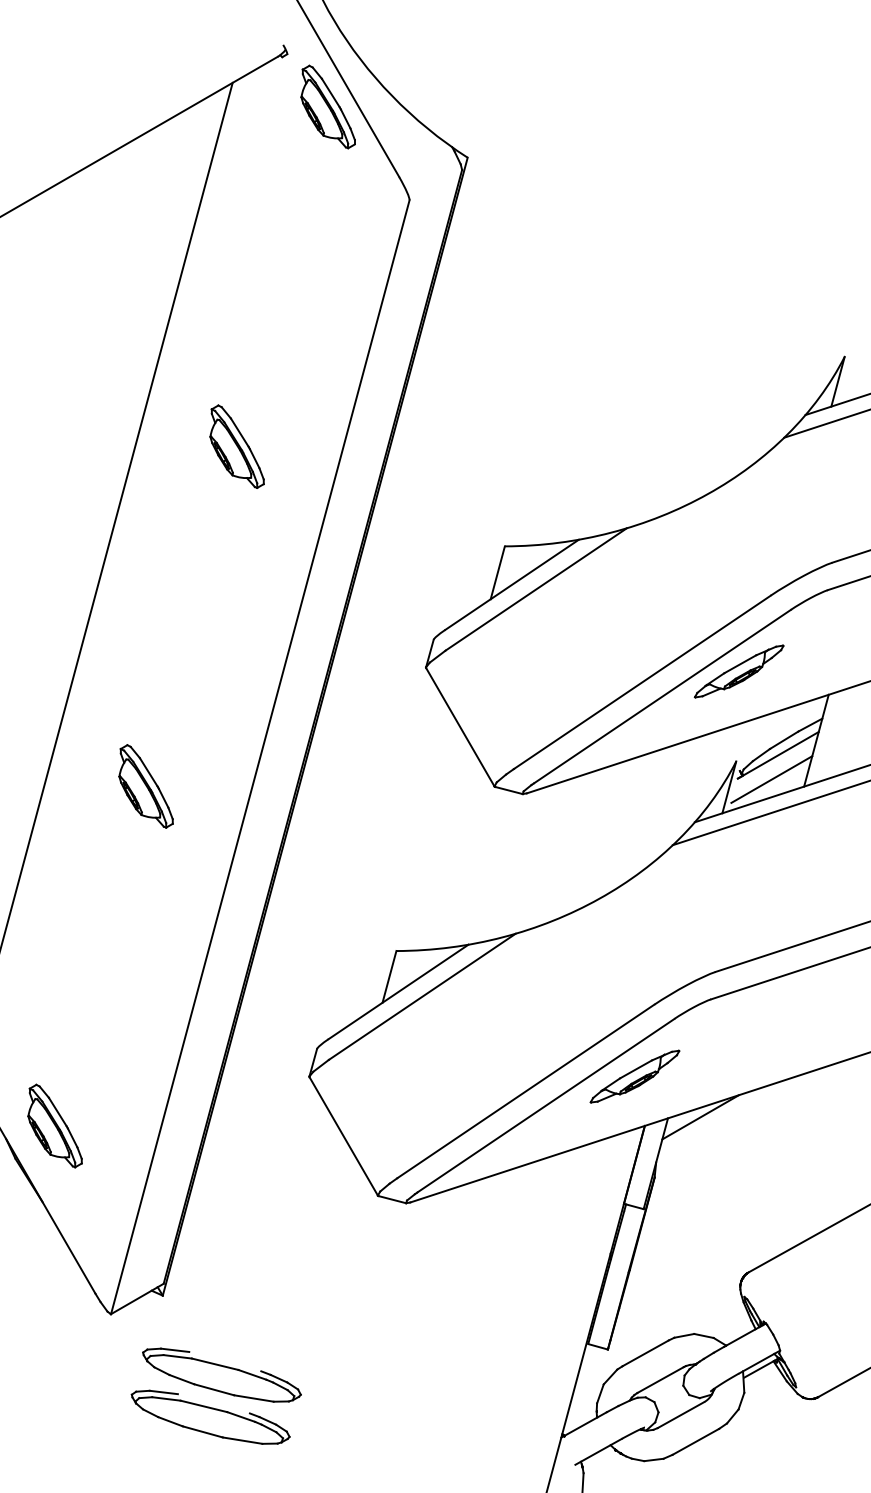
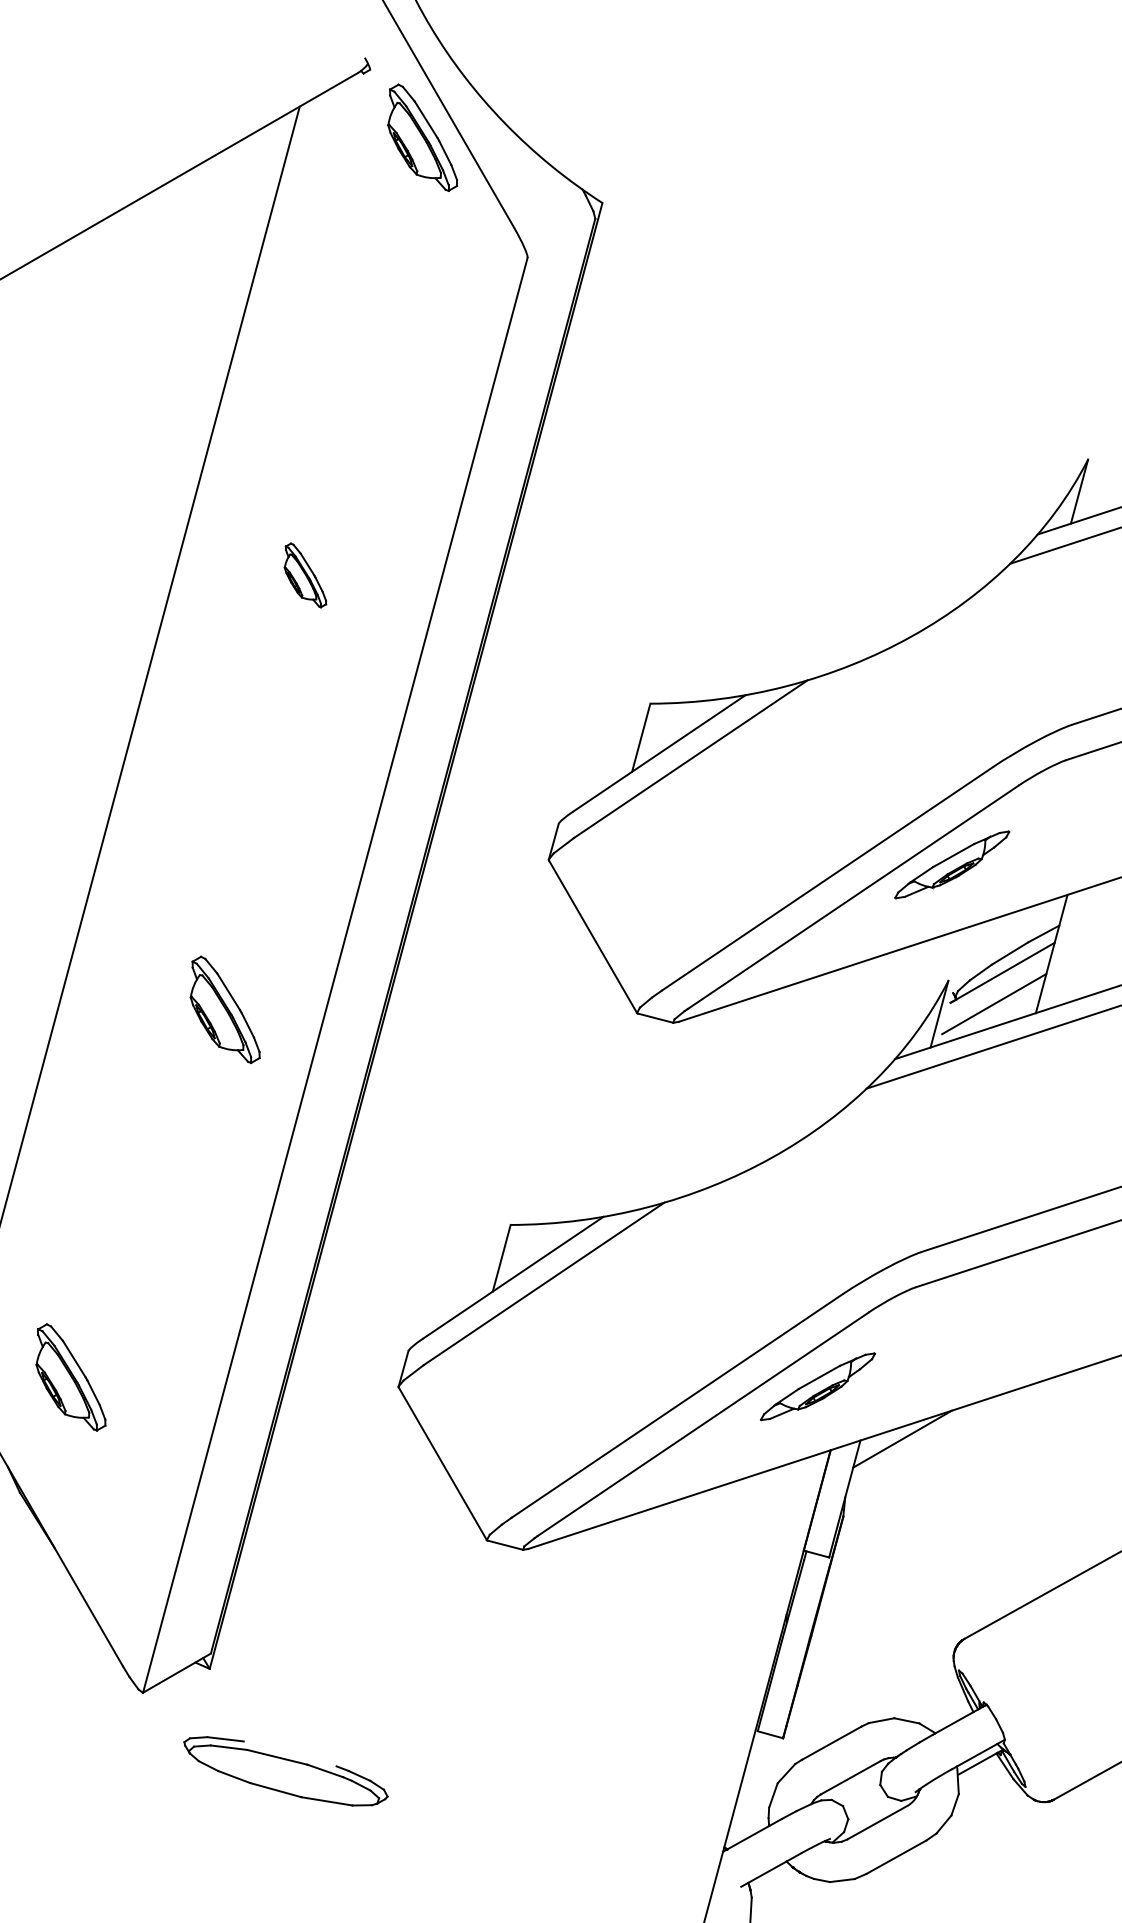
part: (237, 446) -> (305, 575), size x0.6
part: (145, 786) -> (224, 1009), moved
part: (54, 1126) -> (70, 1377), moved
part: (210, 1417) -> (271, 1825), removed

